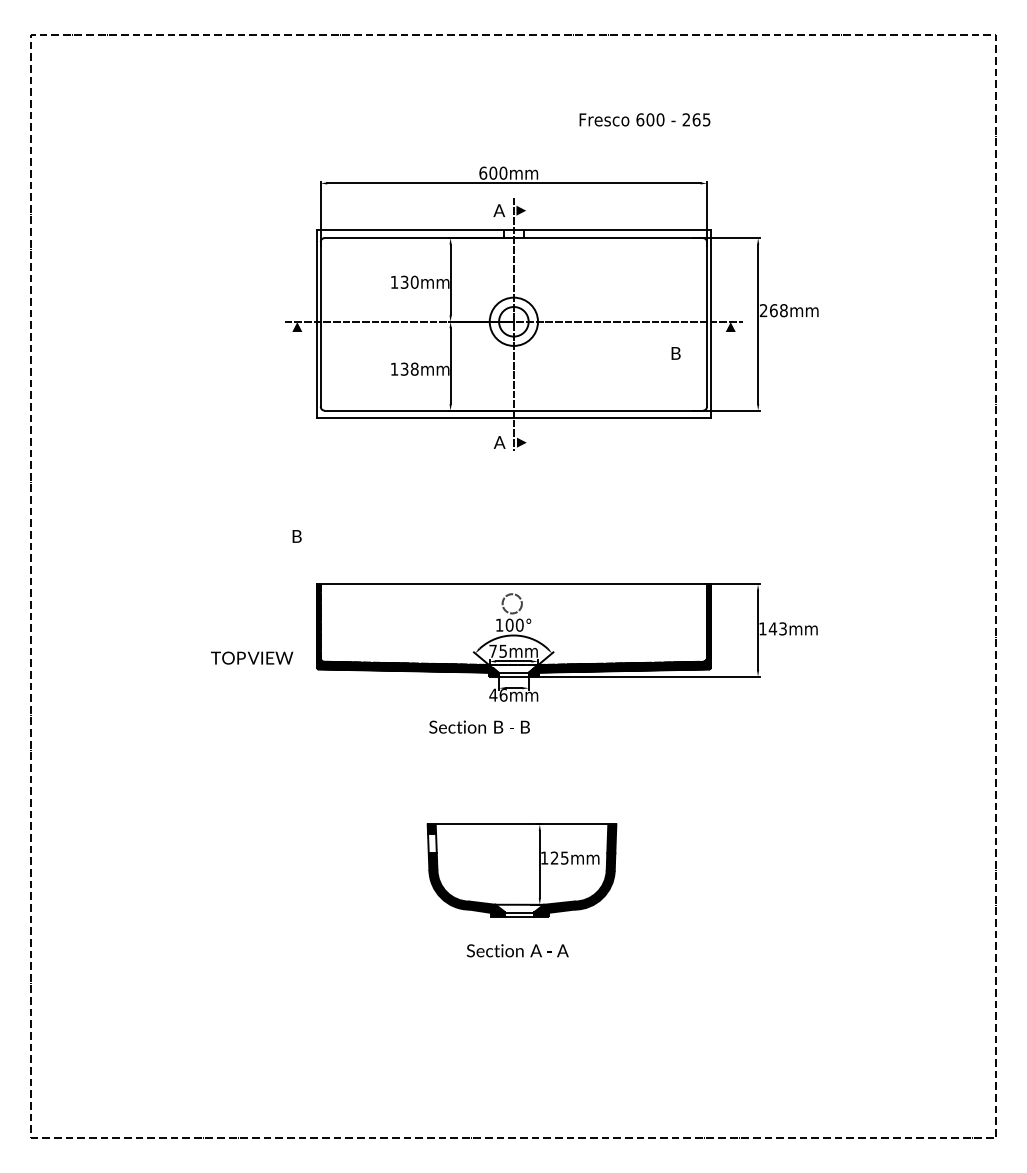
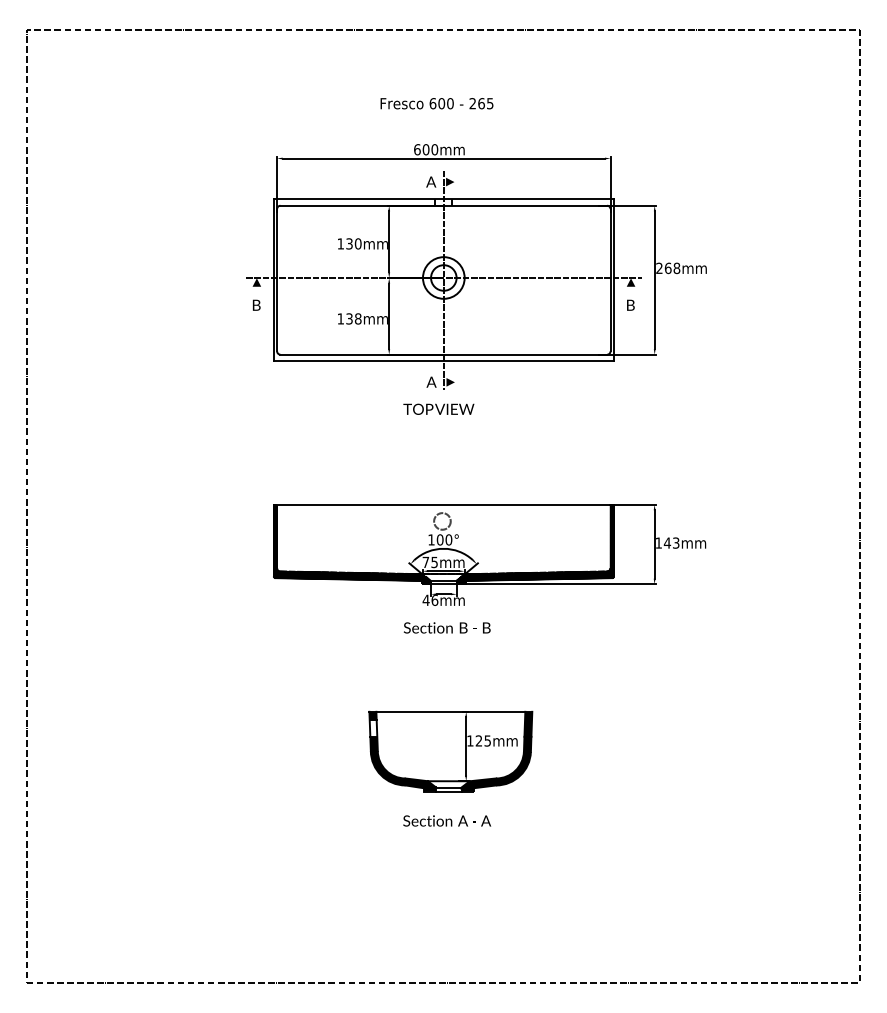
text: (644, 119) -> (436, 103), moved
text: (675, 352) -> (630, 304), moved
text: (296, 535) -> (256, 304), moved
text: (251, 657) -> (438, 408), moved
text: (478, 726) -> (446, 627), moved

